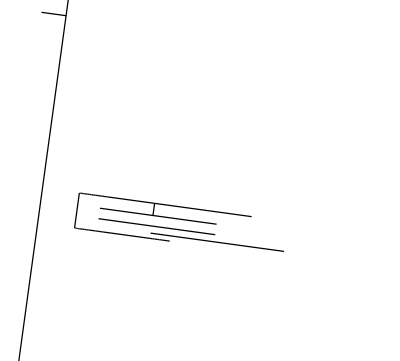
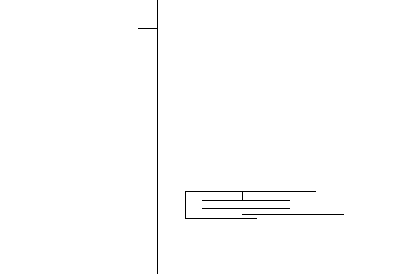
part: (181, 224) -> (264, 204), moved

